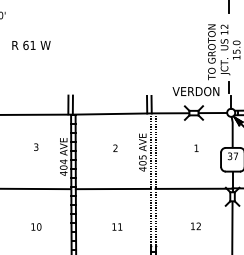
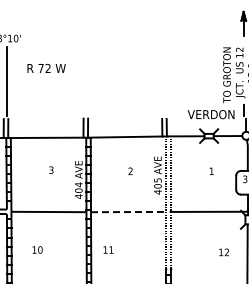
text: (29, 45) -> (44, 68), 61 -> 72
line: (113, 189) -> (128, 212), solid -> dashed
text: (36, 226) -> (37, 249), moved
text: (117, 226) -> (108, 249), moved
text: (195, 226) -> (223, 252), moved

